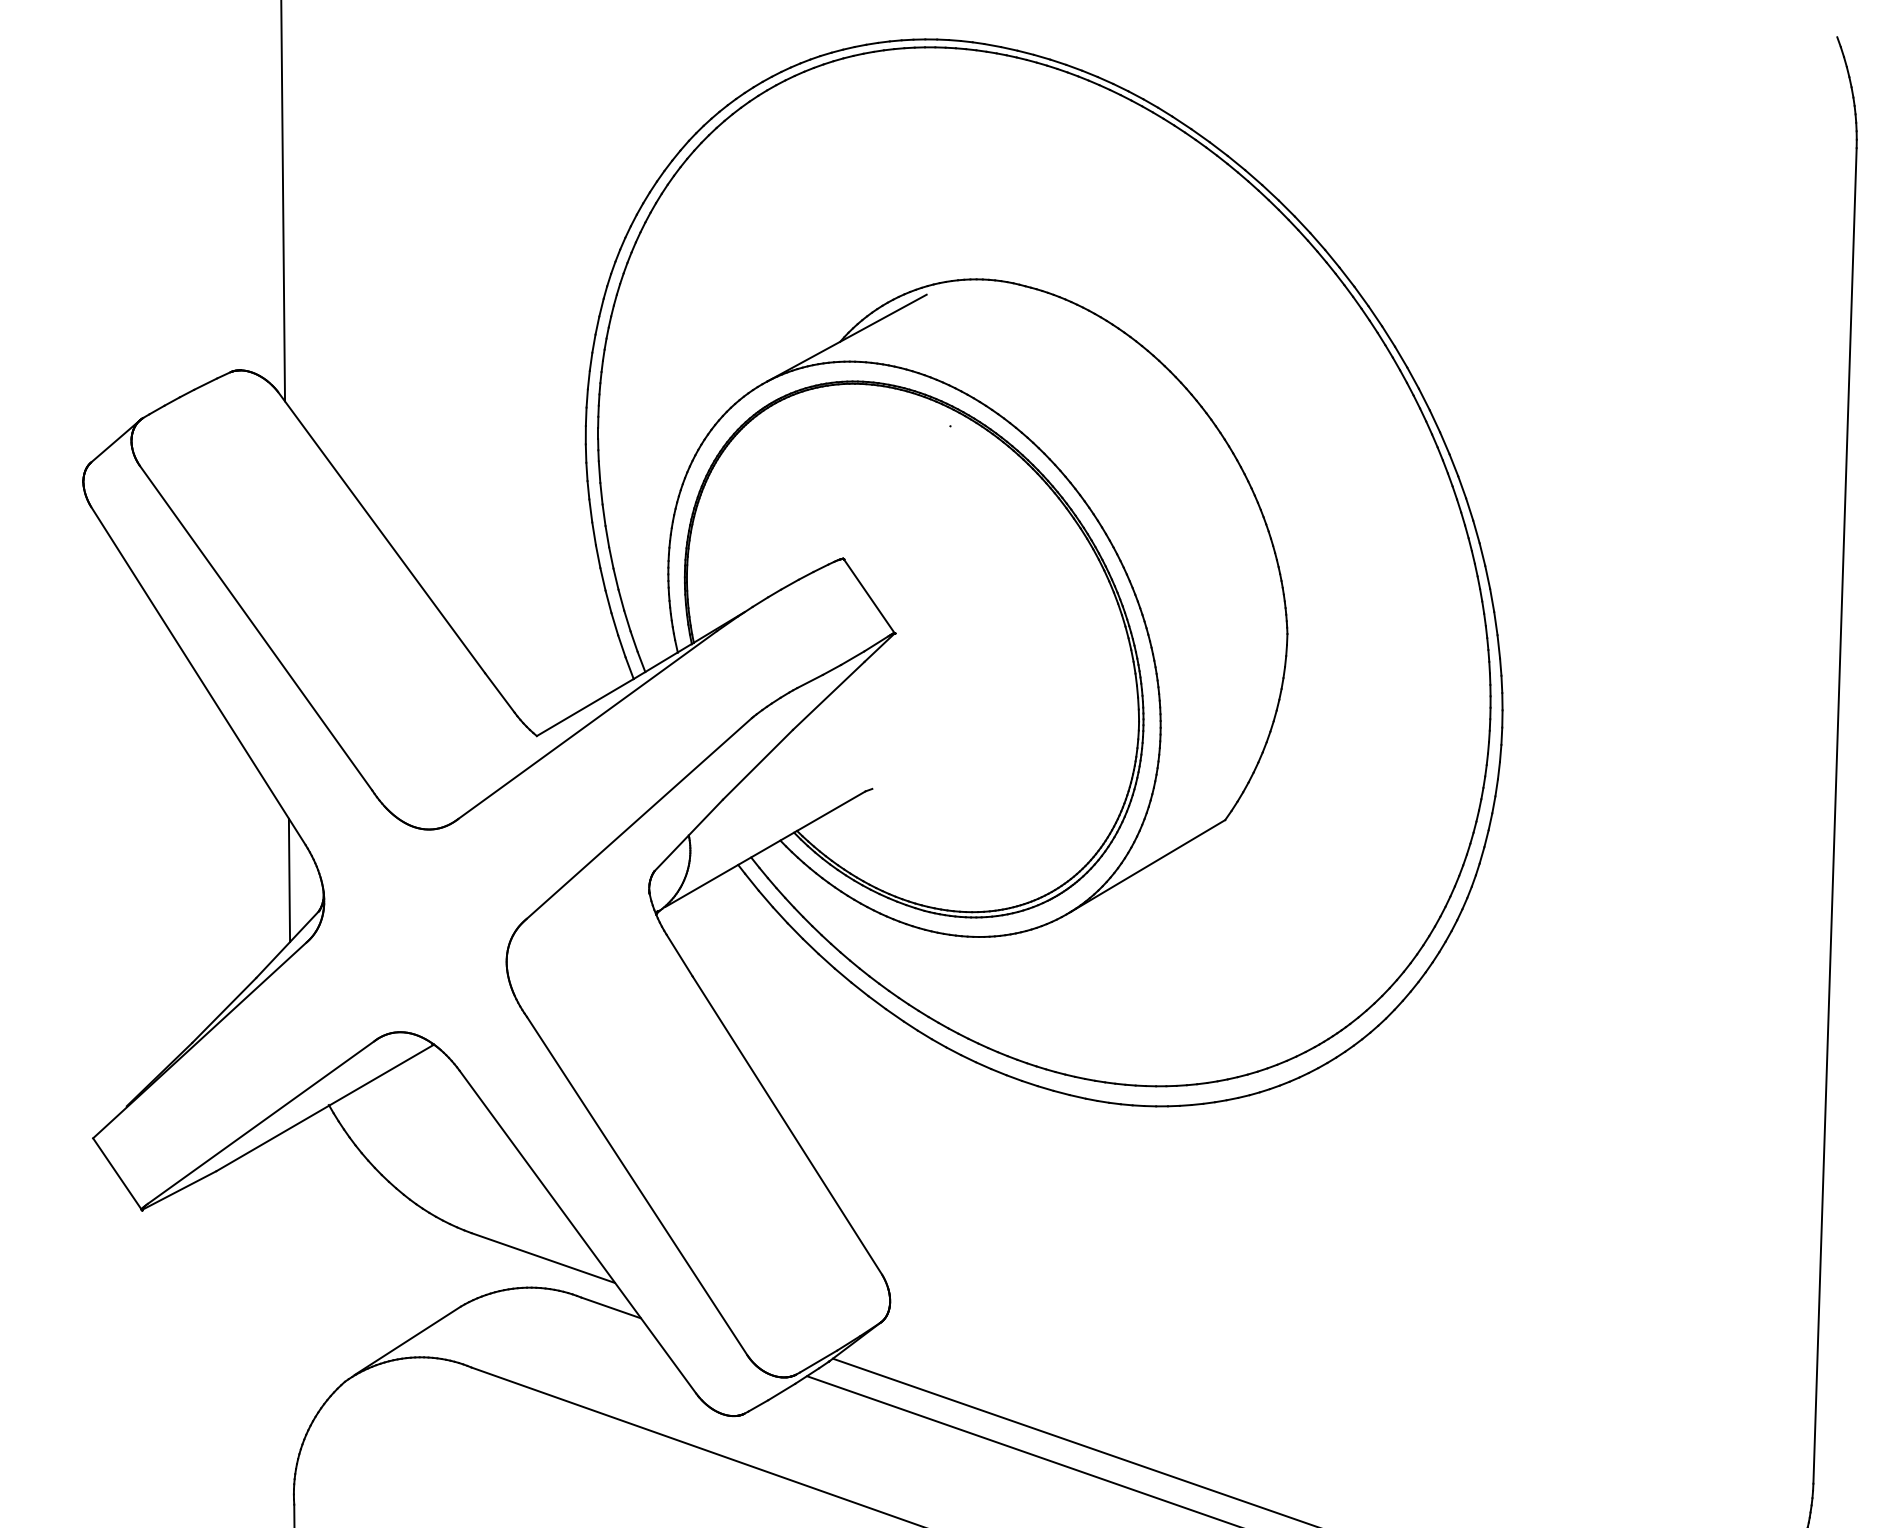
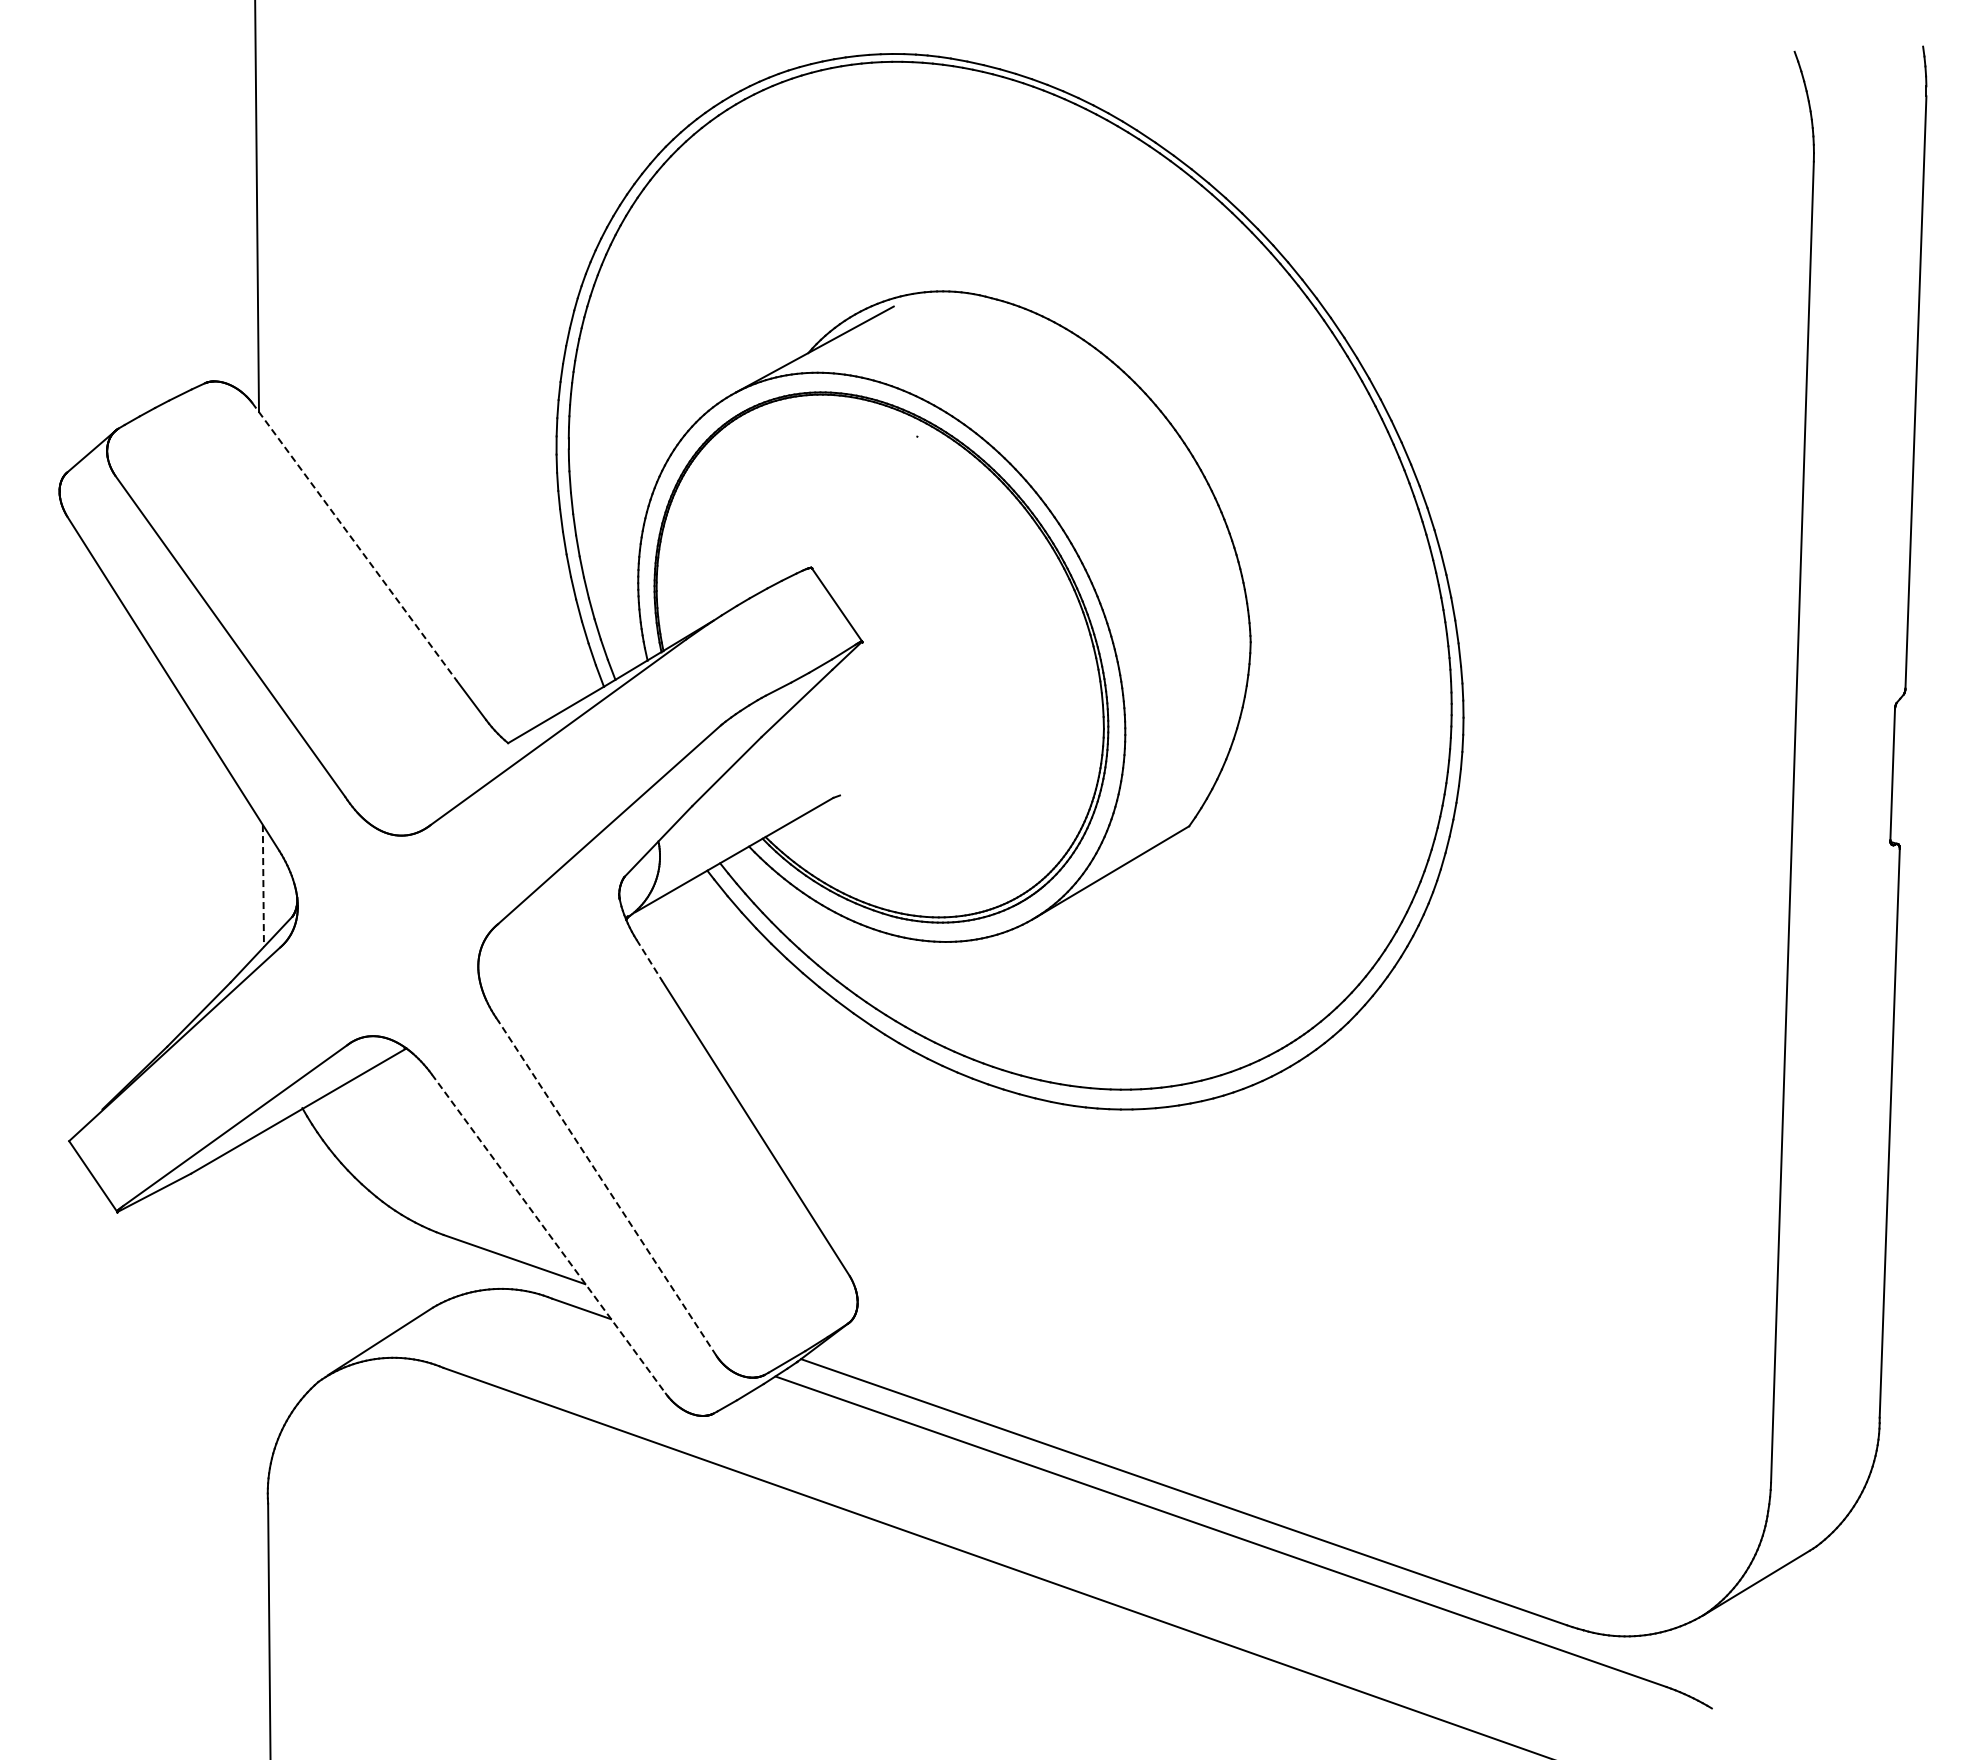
line: (381, 532) -> (354, 541), solid -> dashed
line: (289, 880) -> (263, 886), solid -> dashed
line: (679, 955) -> (649, 960), solid -> dashed
line: (637, 1186) -> (607, 1188), solid -> dashed
line: (578, 1232) -> (549, 1234), solid -> dashed

